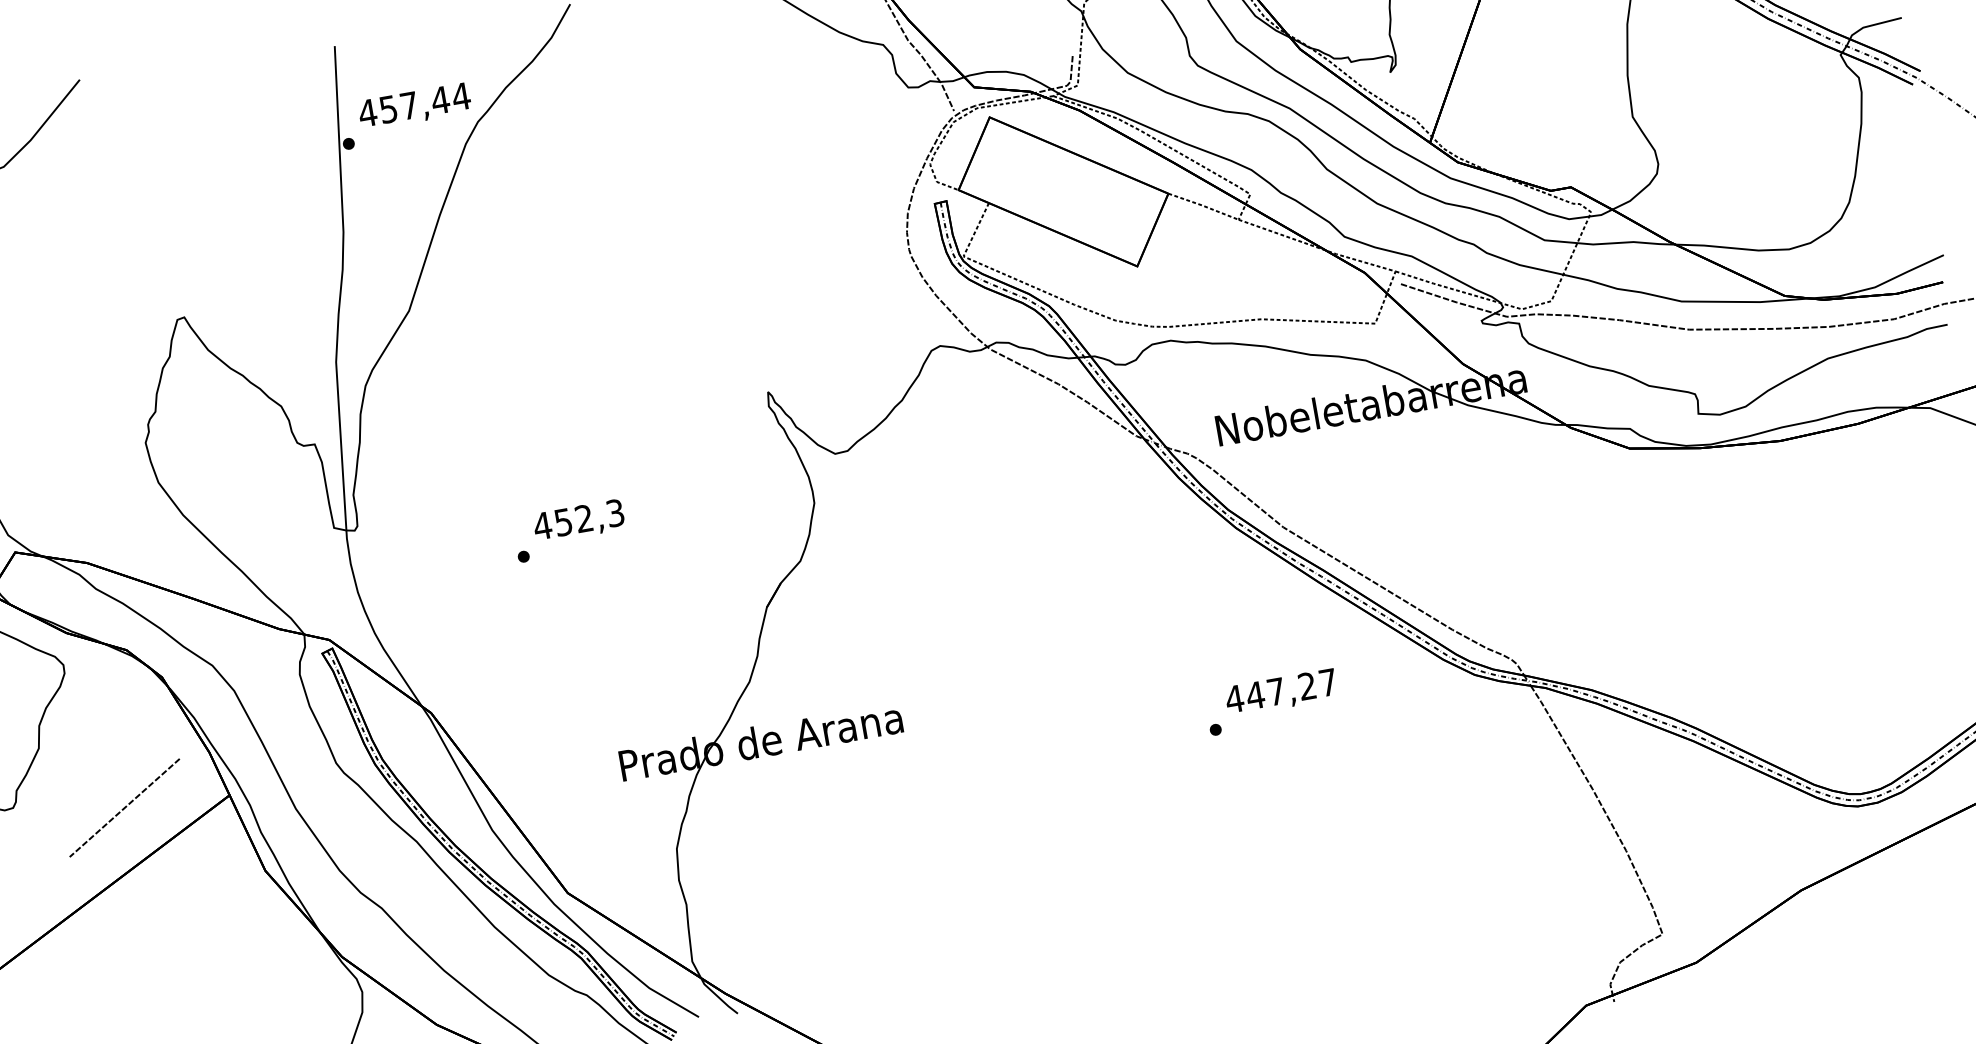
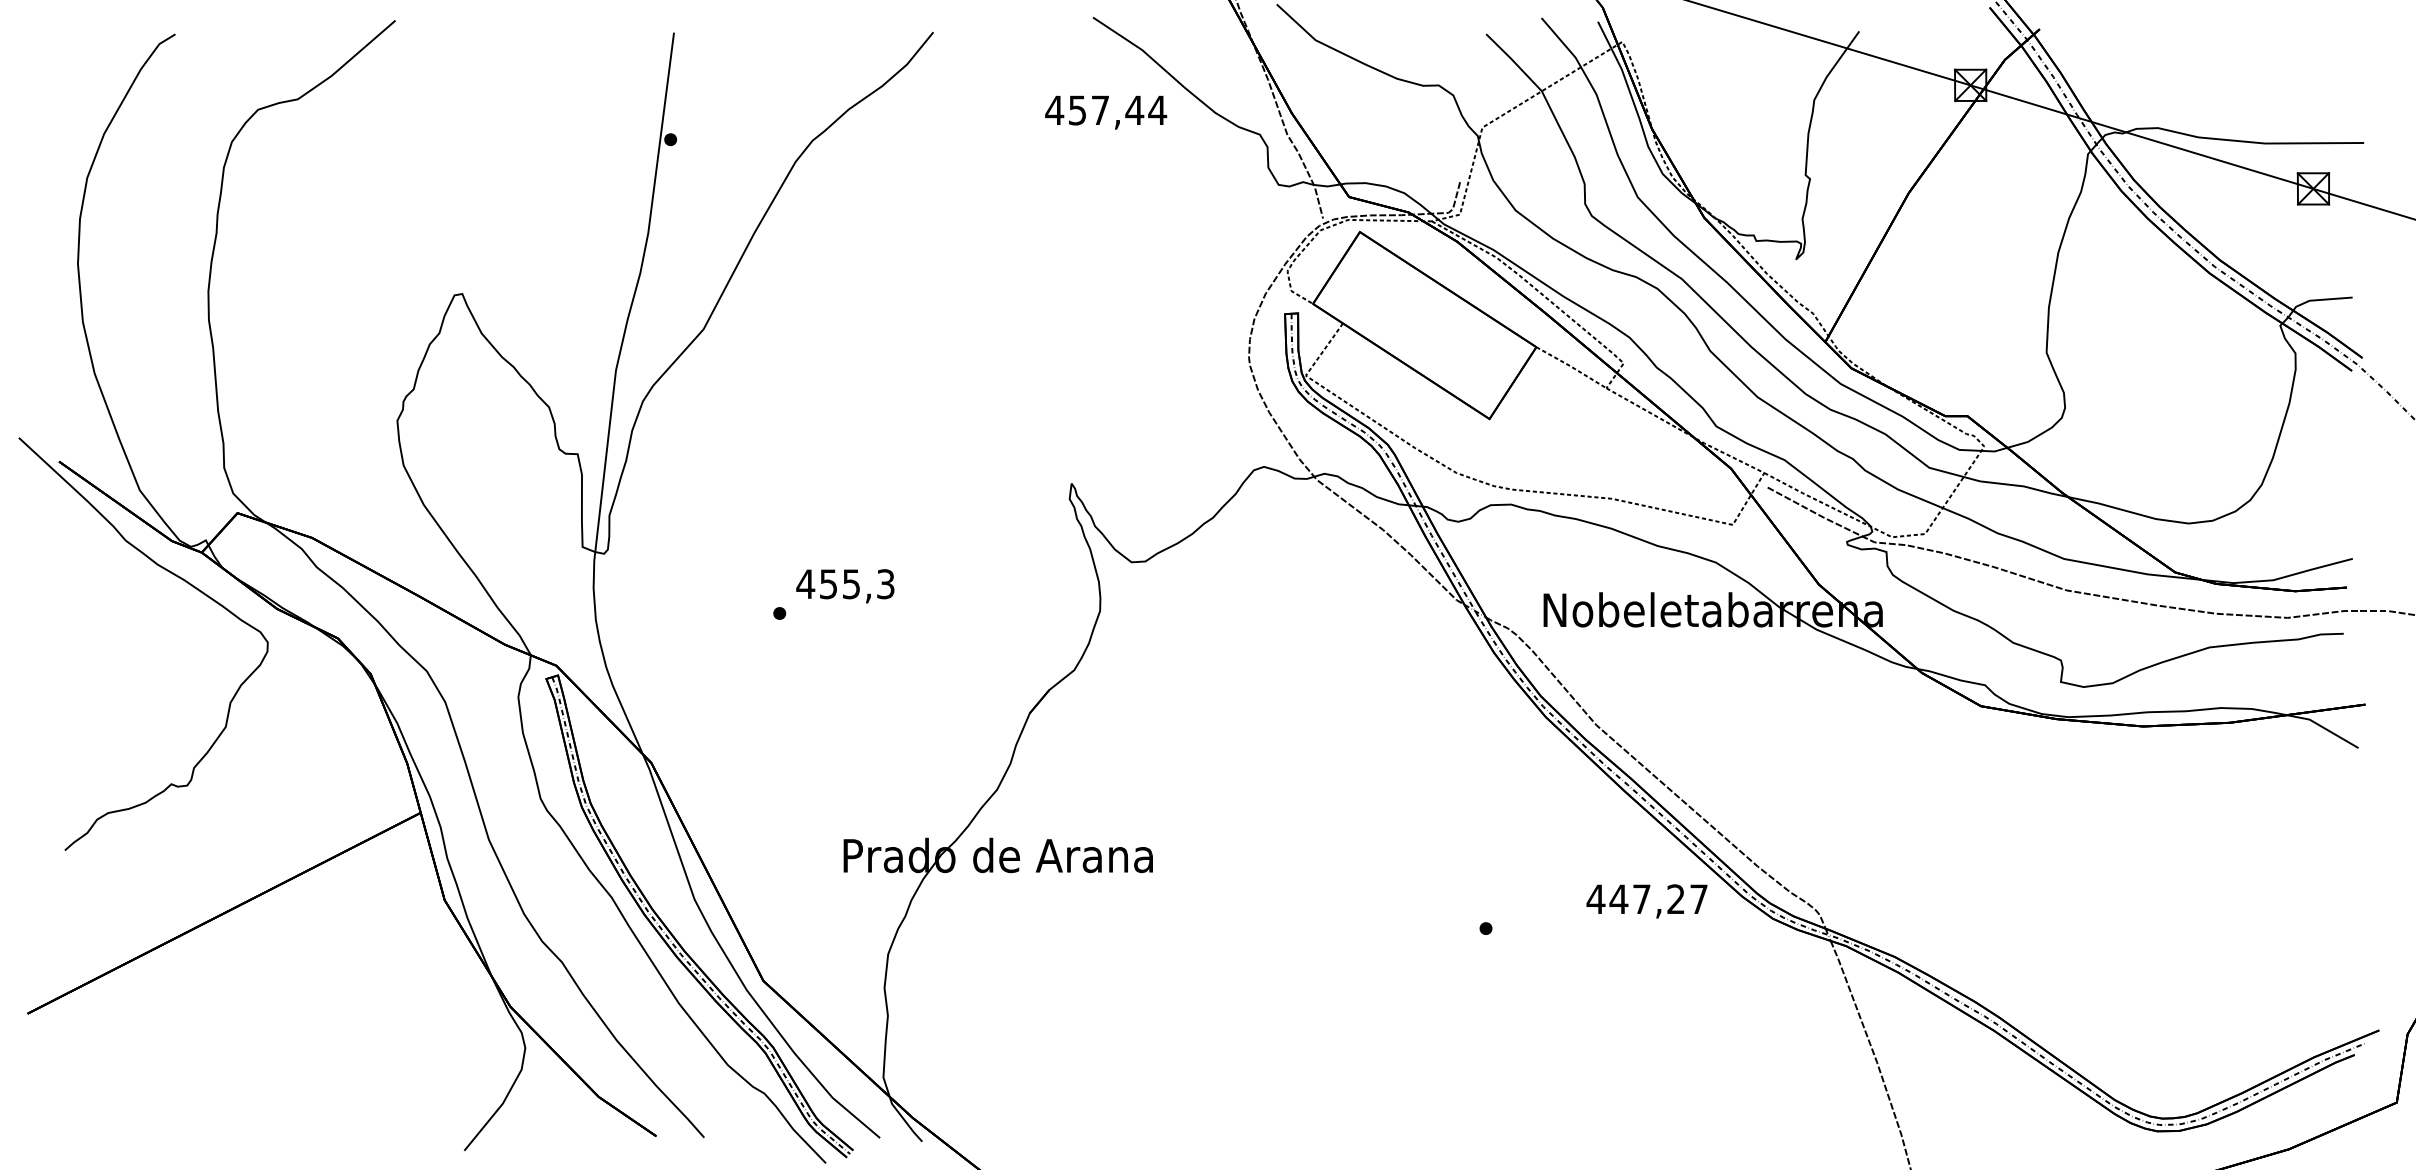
text: (415, 106) -> (1106, 112), moved
text: (583, 519) -> (850, 584), 452,3 -> 455,3
text: (1280, 692) -> (1646, 901), moved
line: (124, 807) -> (306, 806), removed

